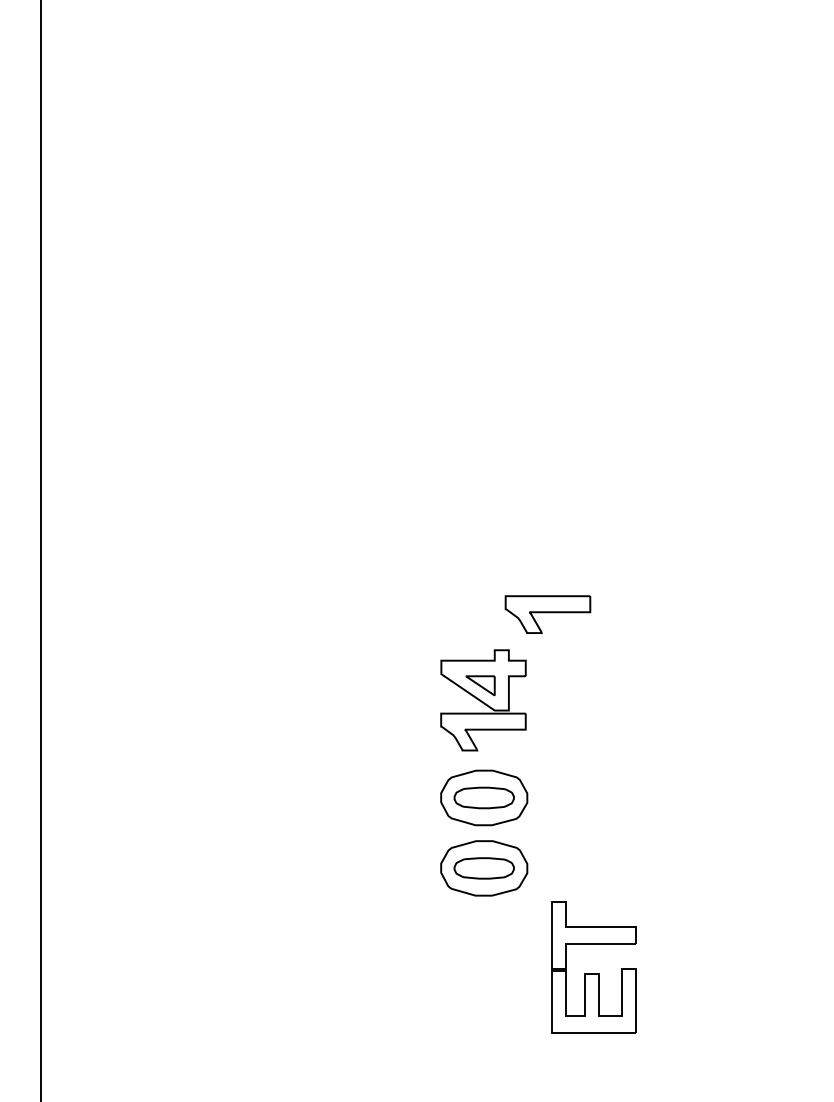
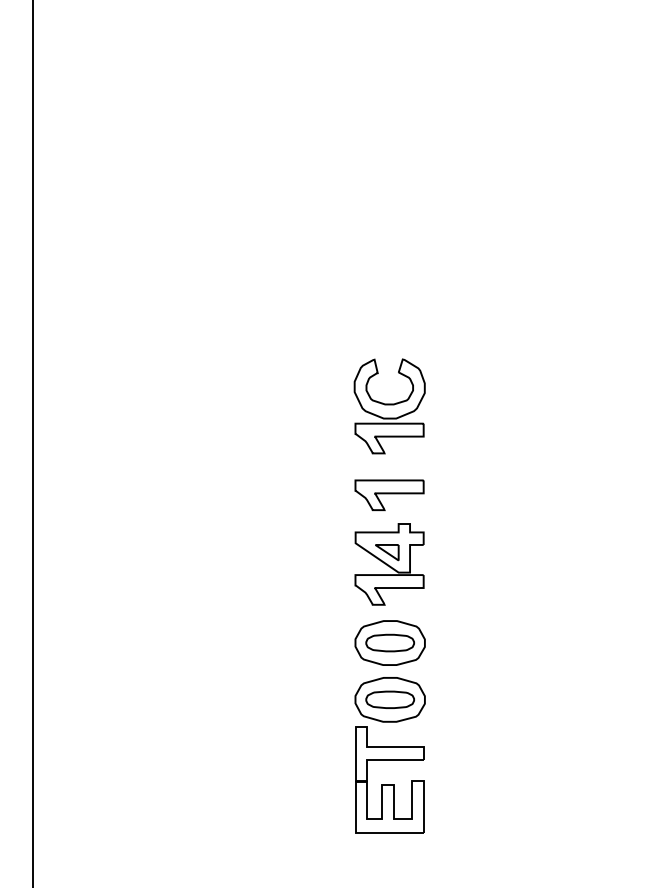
part: (483, 504) -> (389, 406), added
part: (547, 613) -> (389, 494), moved
part: (593, 967) -> (389, 779), moved

